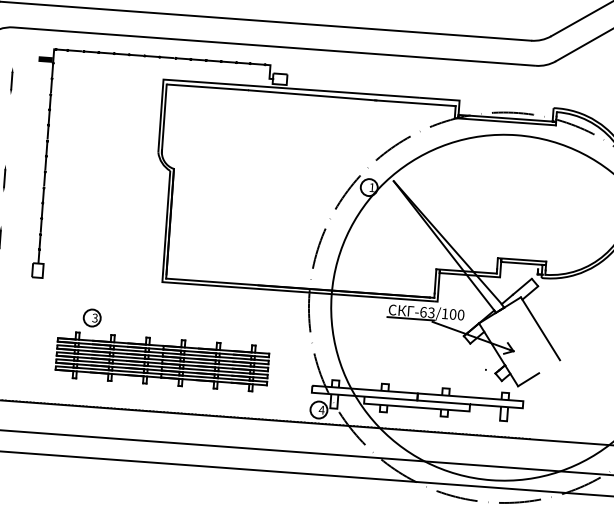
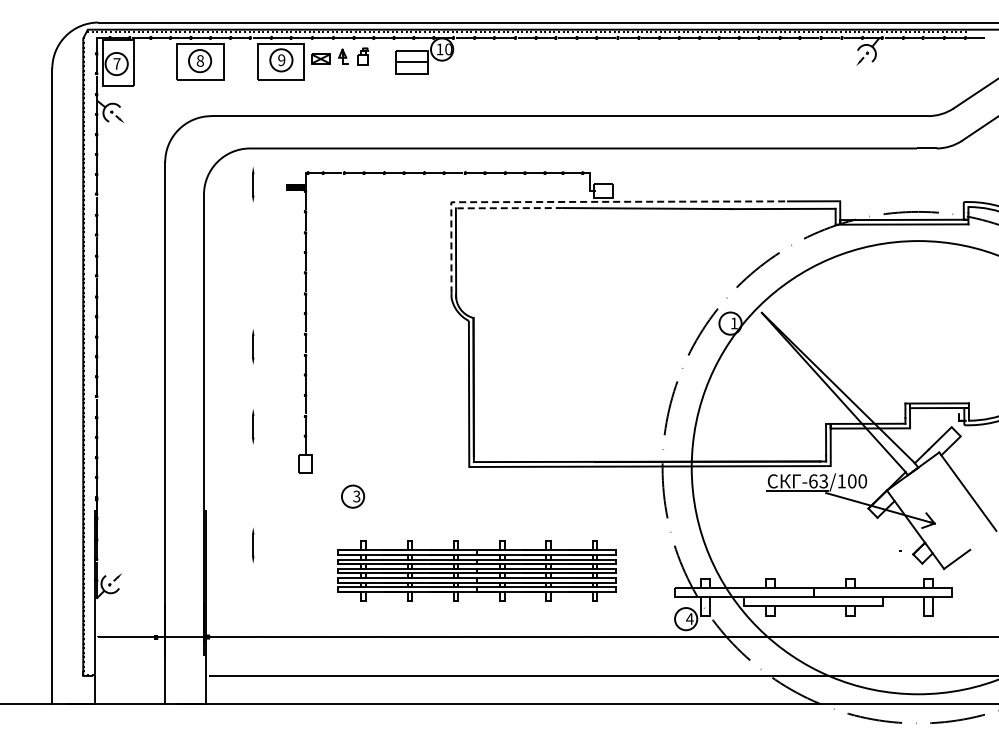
line: (12, 80) -> (253, 184), moved
line: (255, 85) -> (572, 201), solid -> dashed
line: (208, 87) -> (510, 208), solid -> dashed
part: (91, 317) -> (352, 496), moved

